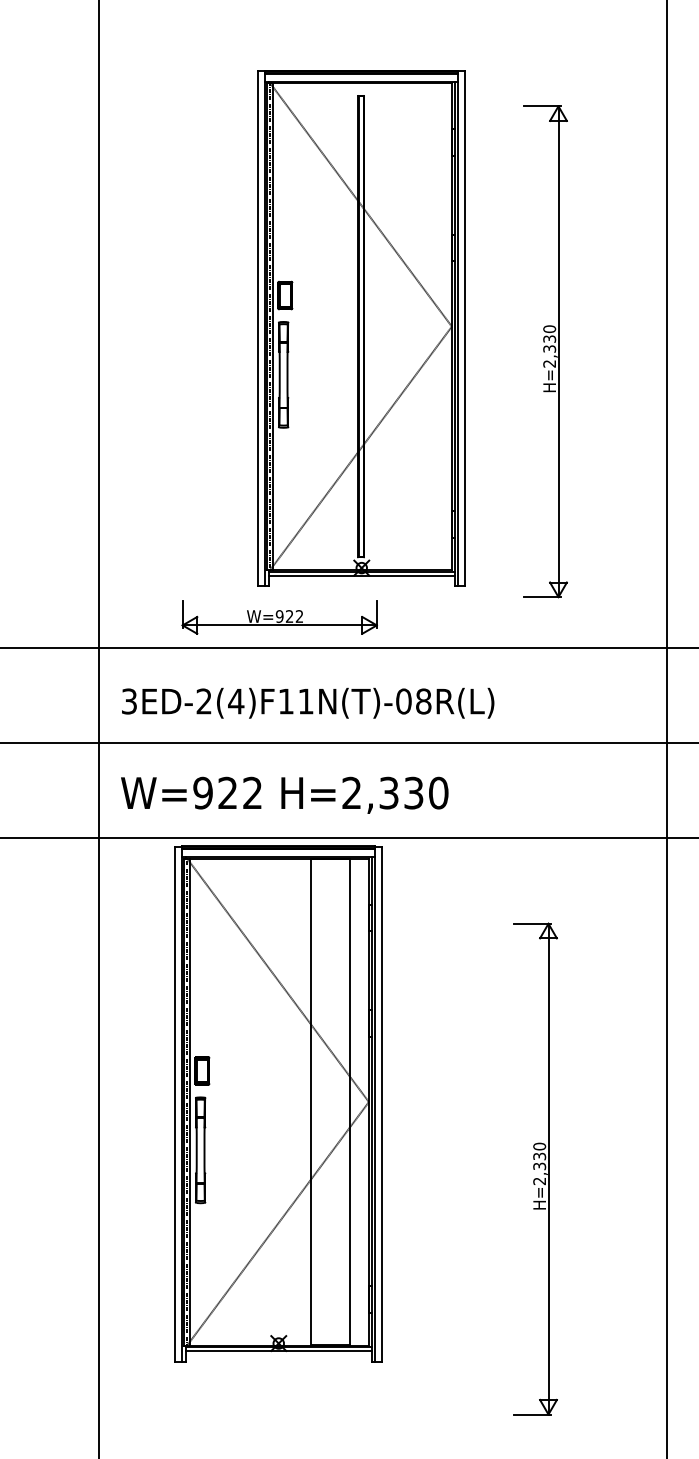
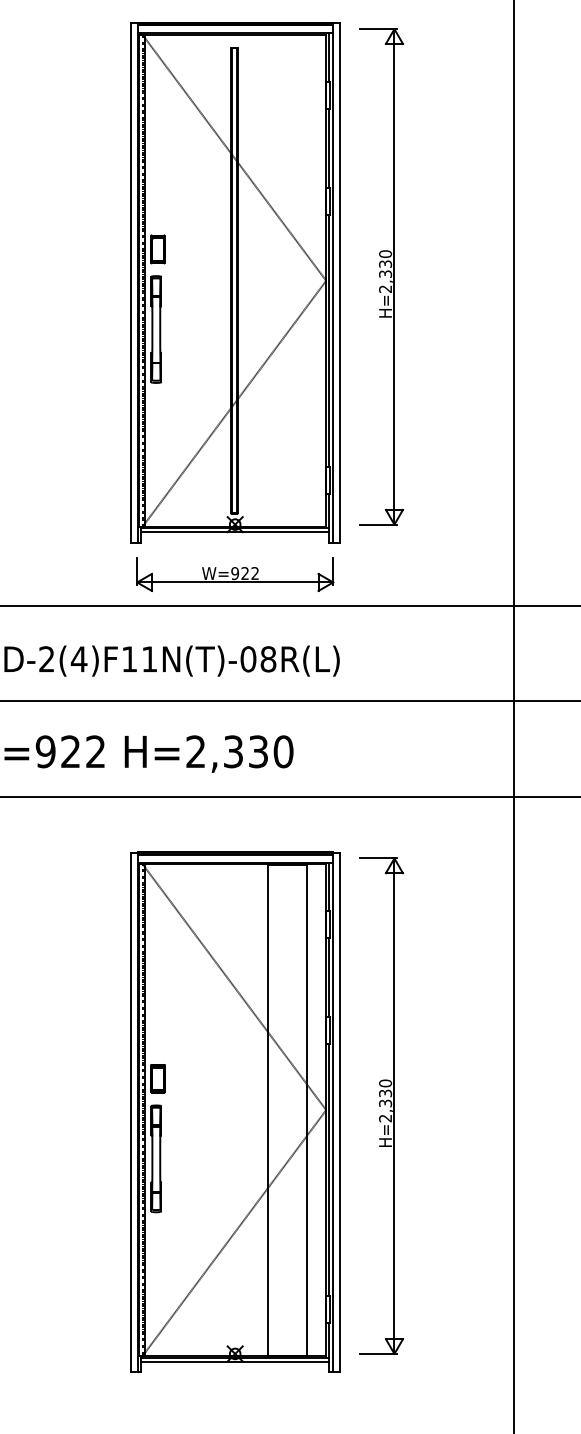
part: (361, 328) -> (234, 282), moved
part: (545, 351) -> (381, 276), moved
part: (279, 617) -> (234, 574), moved
part: (278, 1103) -> (234, 1111), moved
part: (535, 1168) -> (381, 1105), moved

